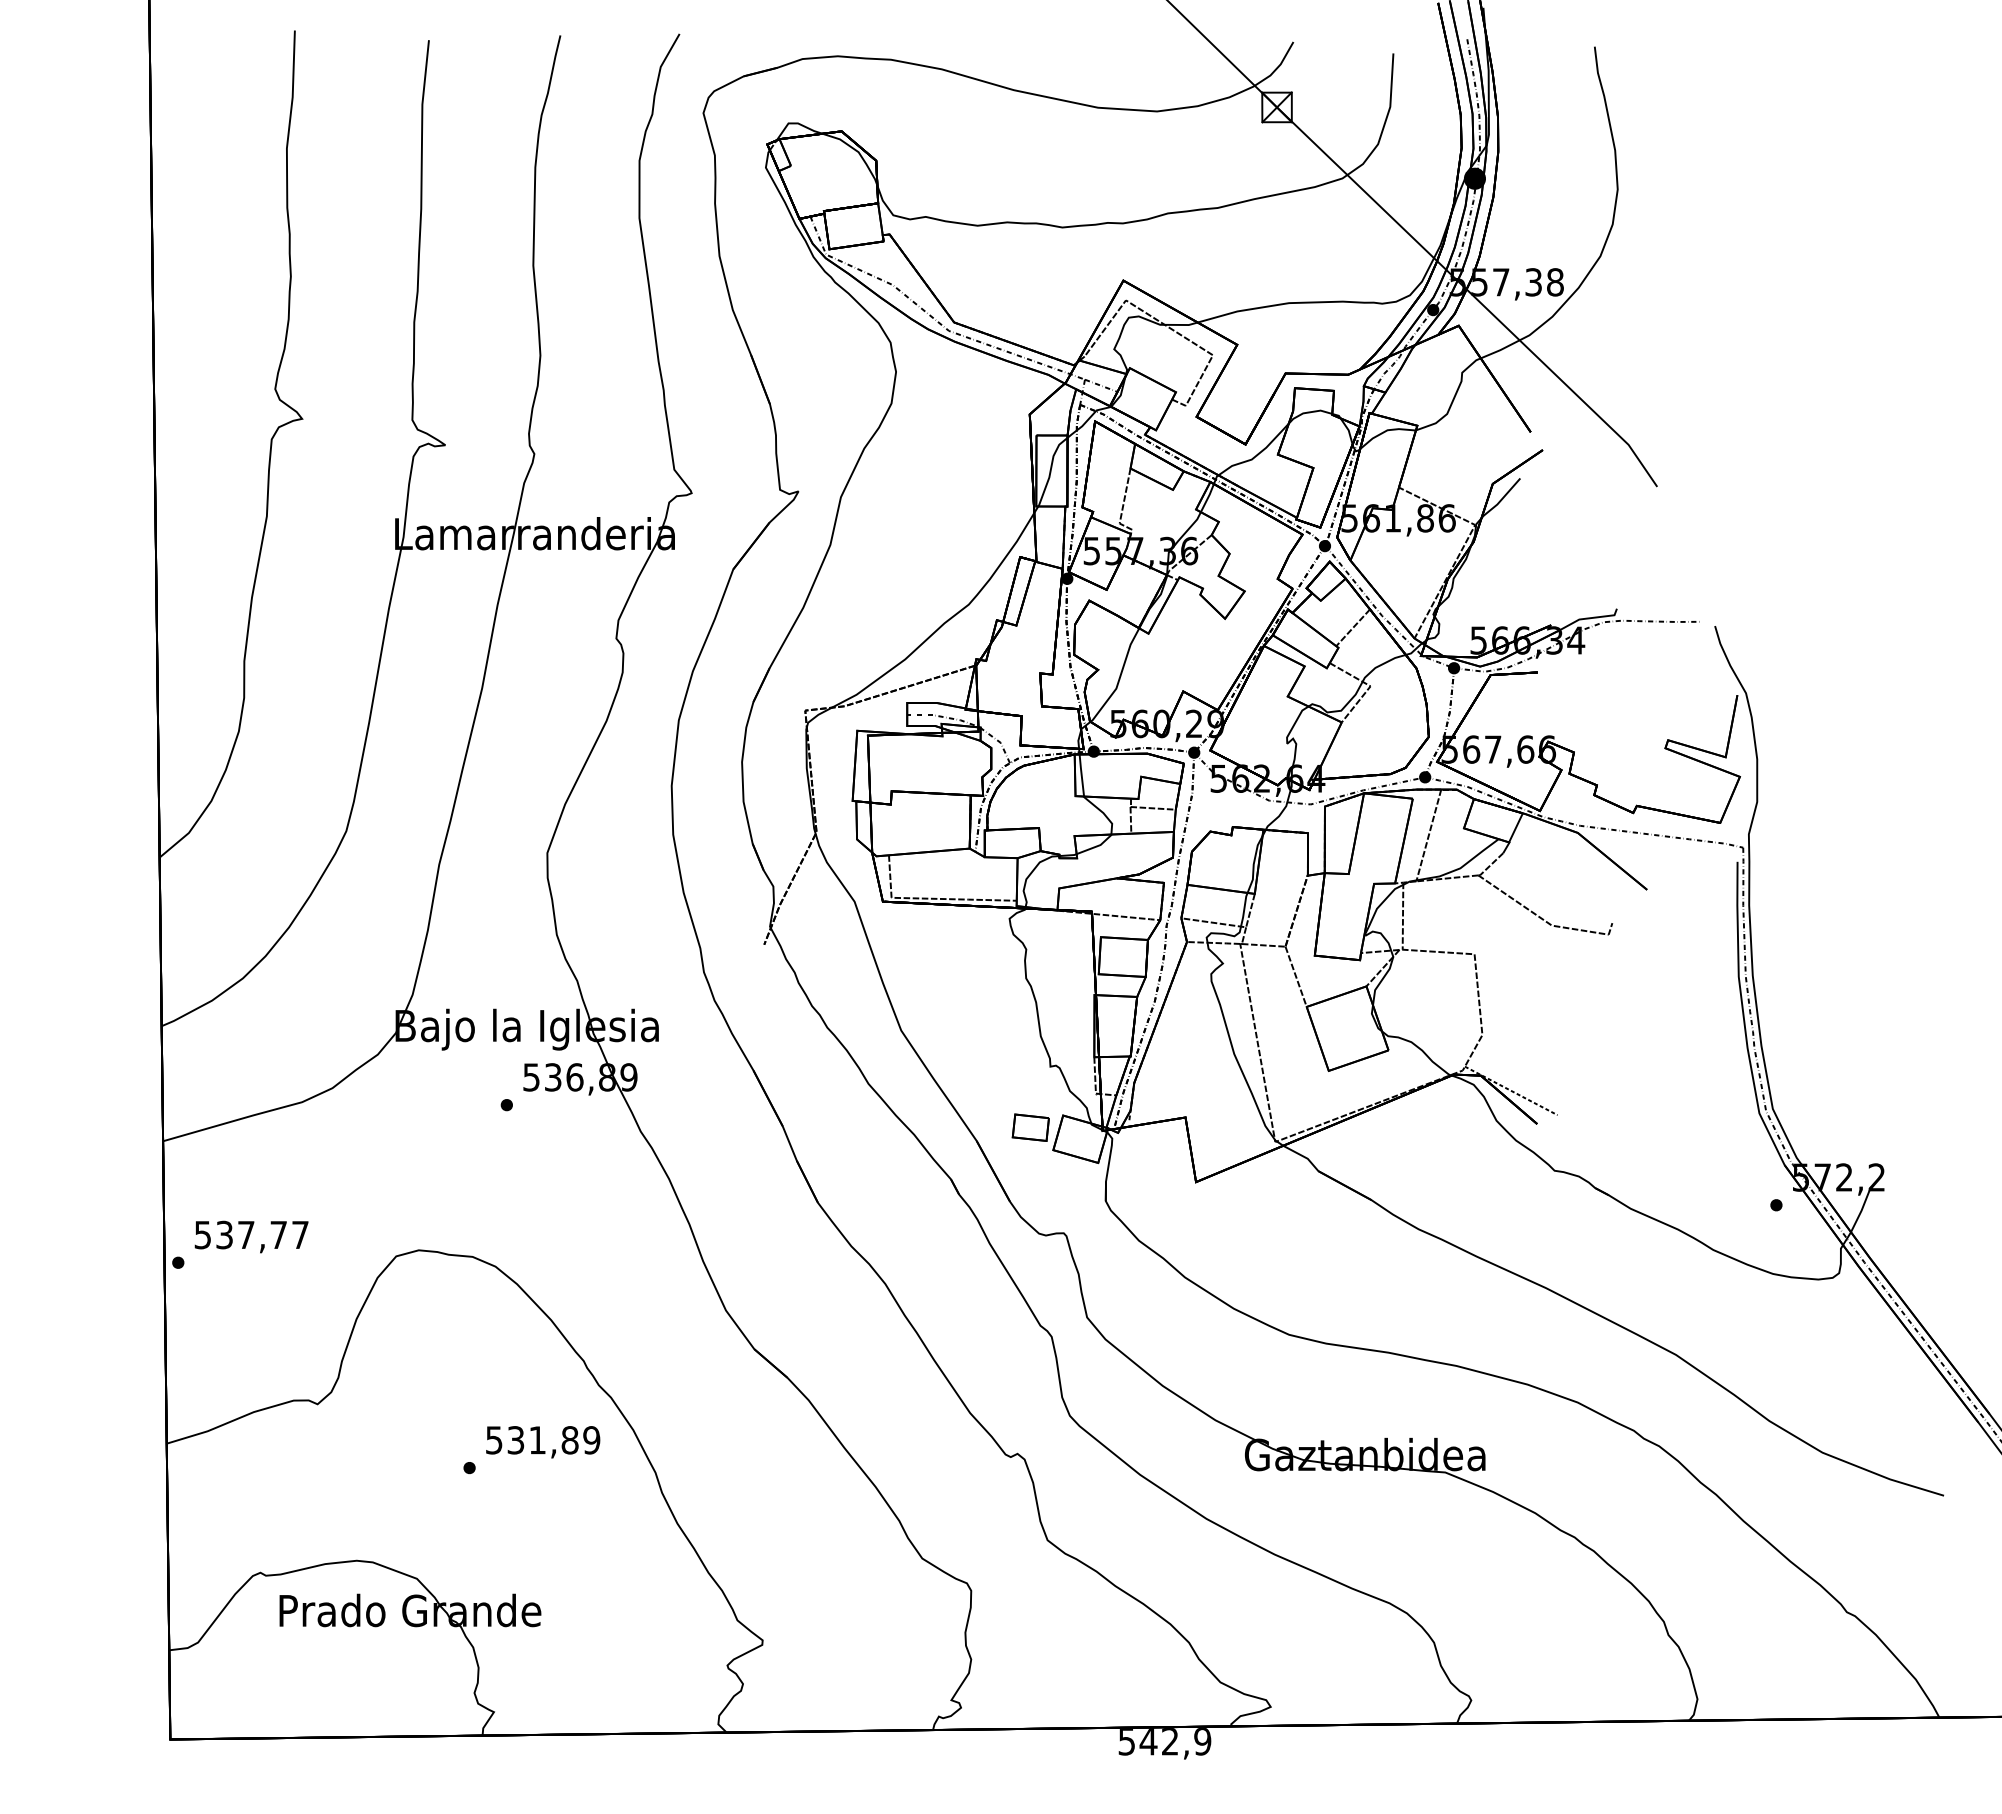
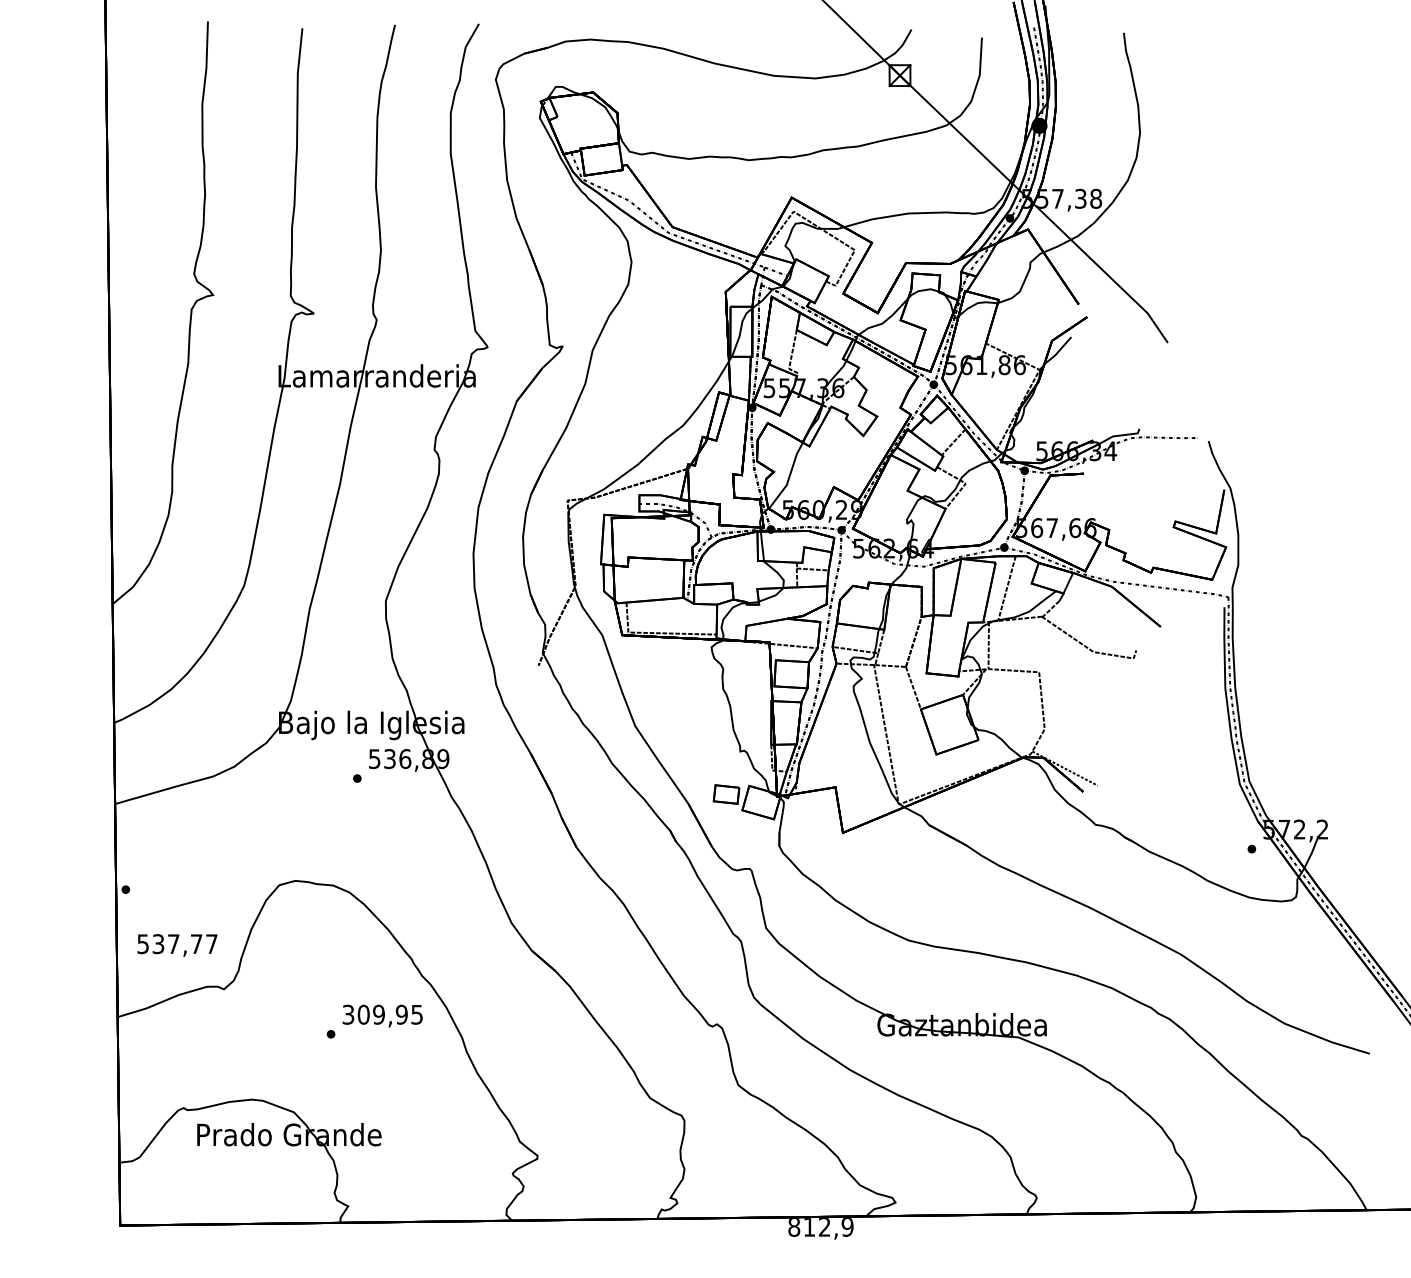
text: (251, 1236) -> (177, 945), moved
text: (543, 1440) -> (383, 1014), 531,89 -> 309,95
text: (1137, 1741) -> (801, 1226), 542,9 -> 812,9

